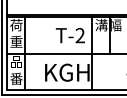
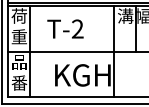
text: (69, 35) -> (64, 28), moved

